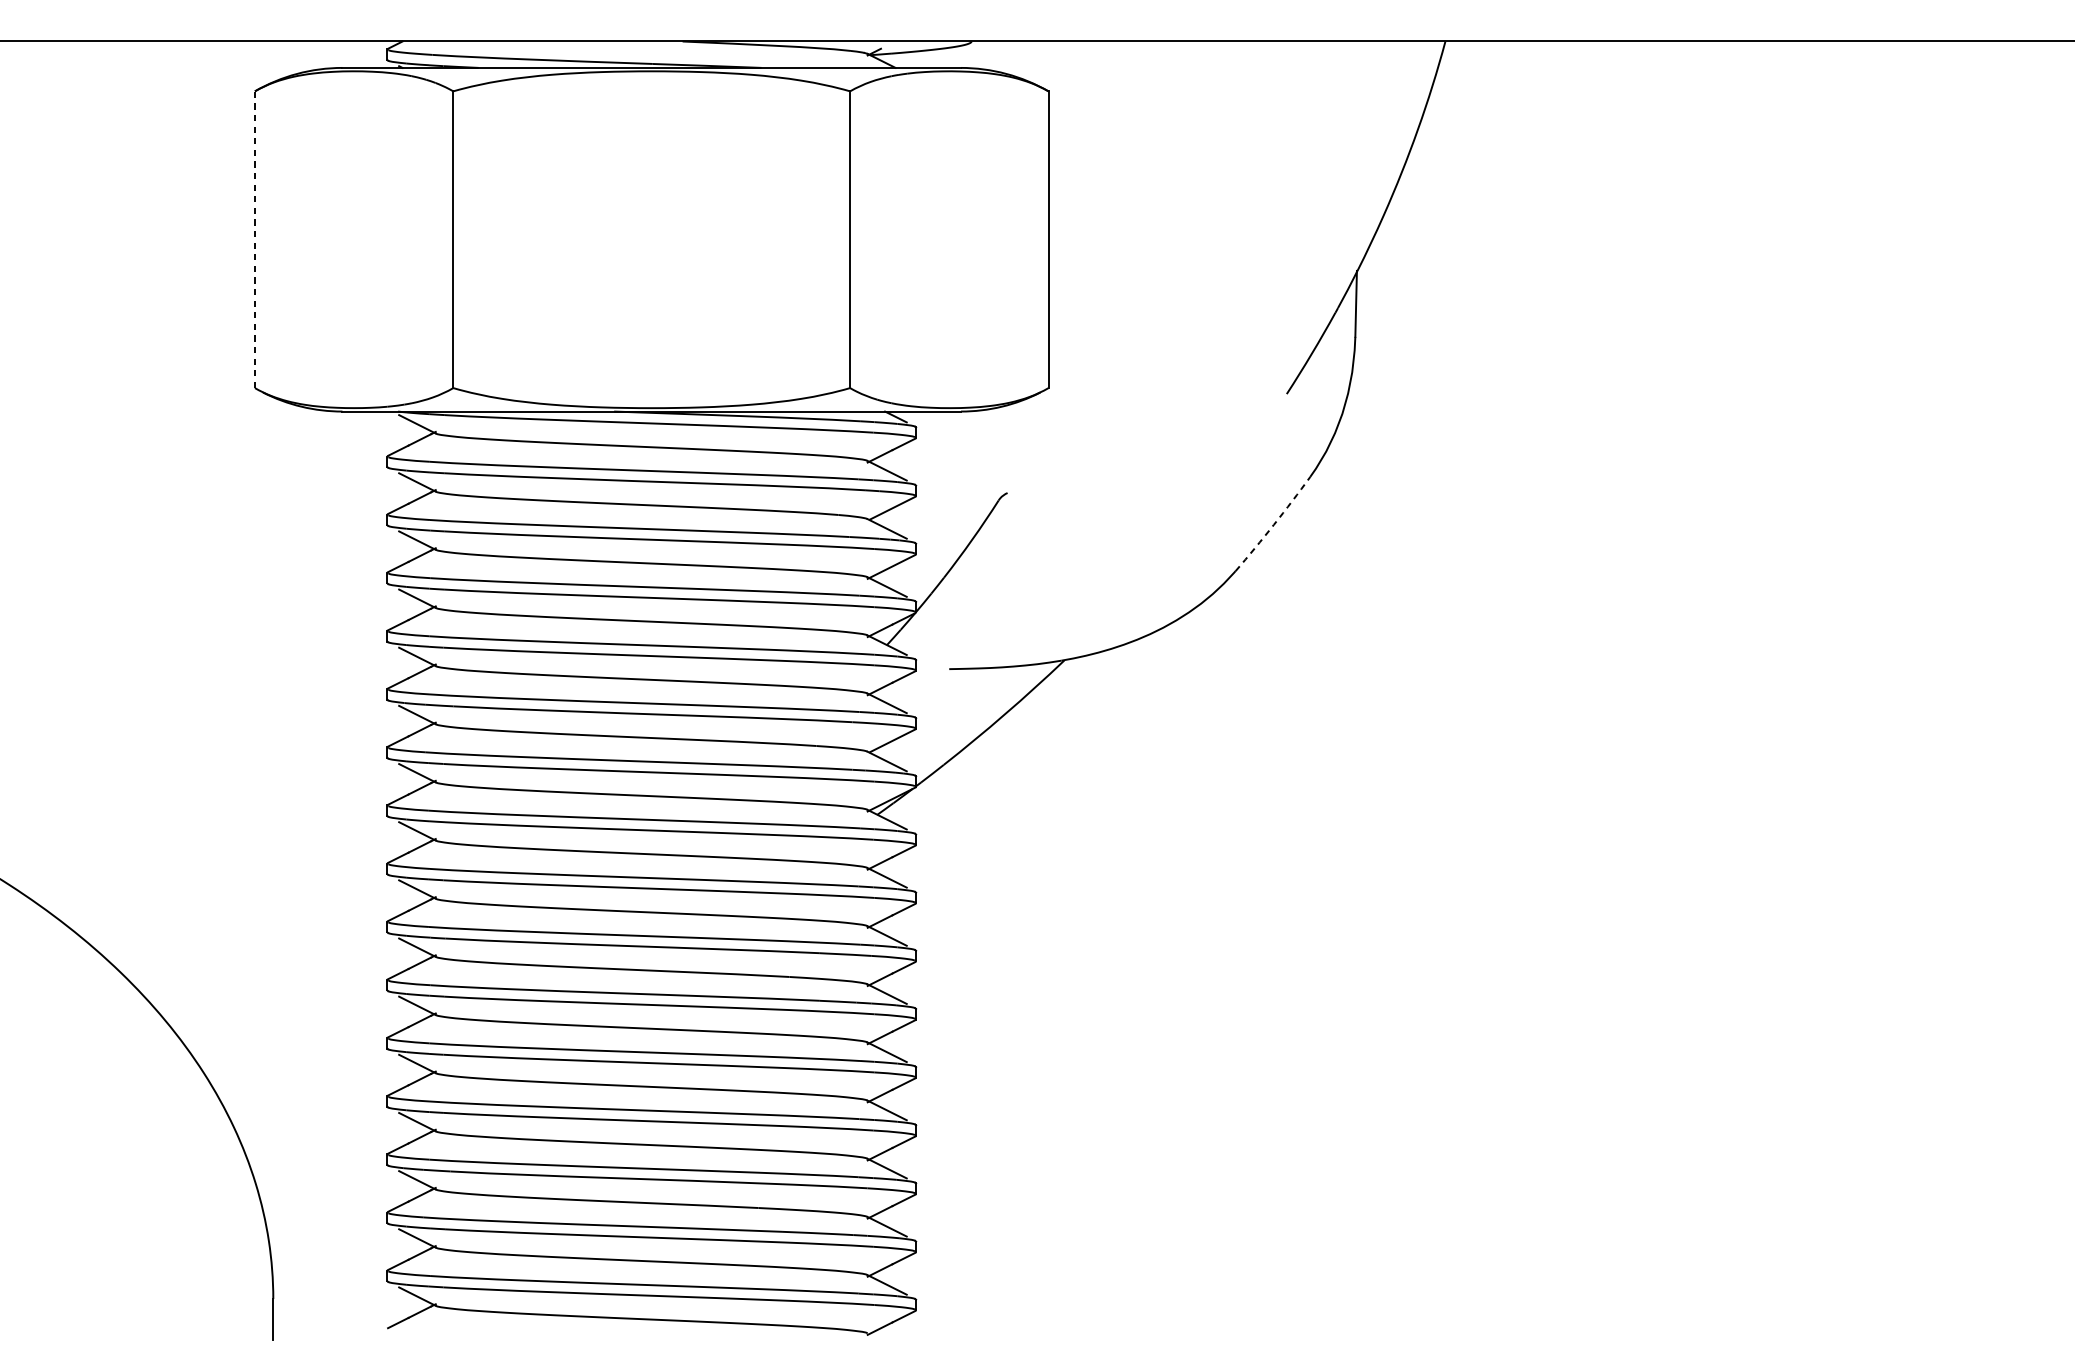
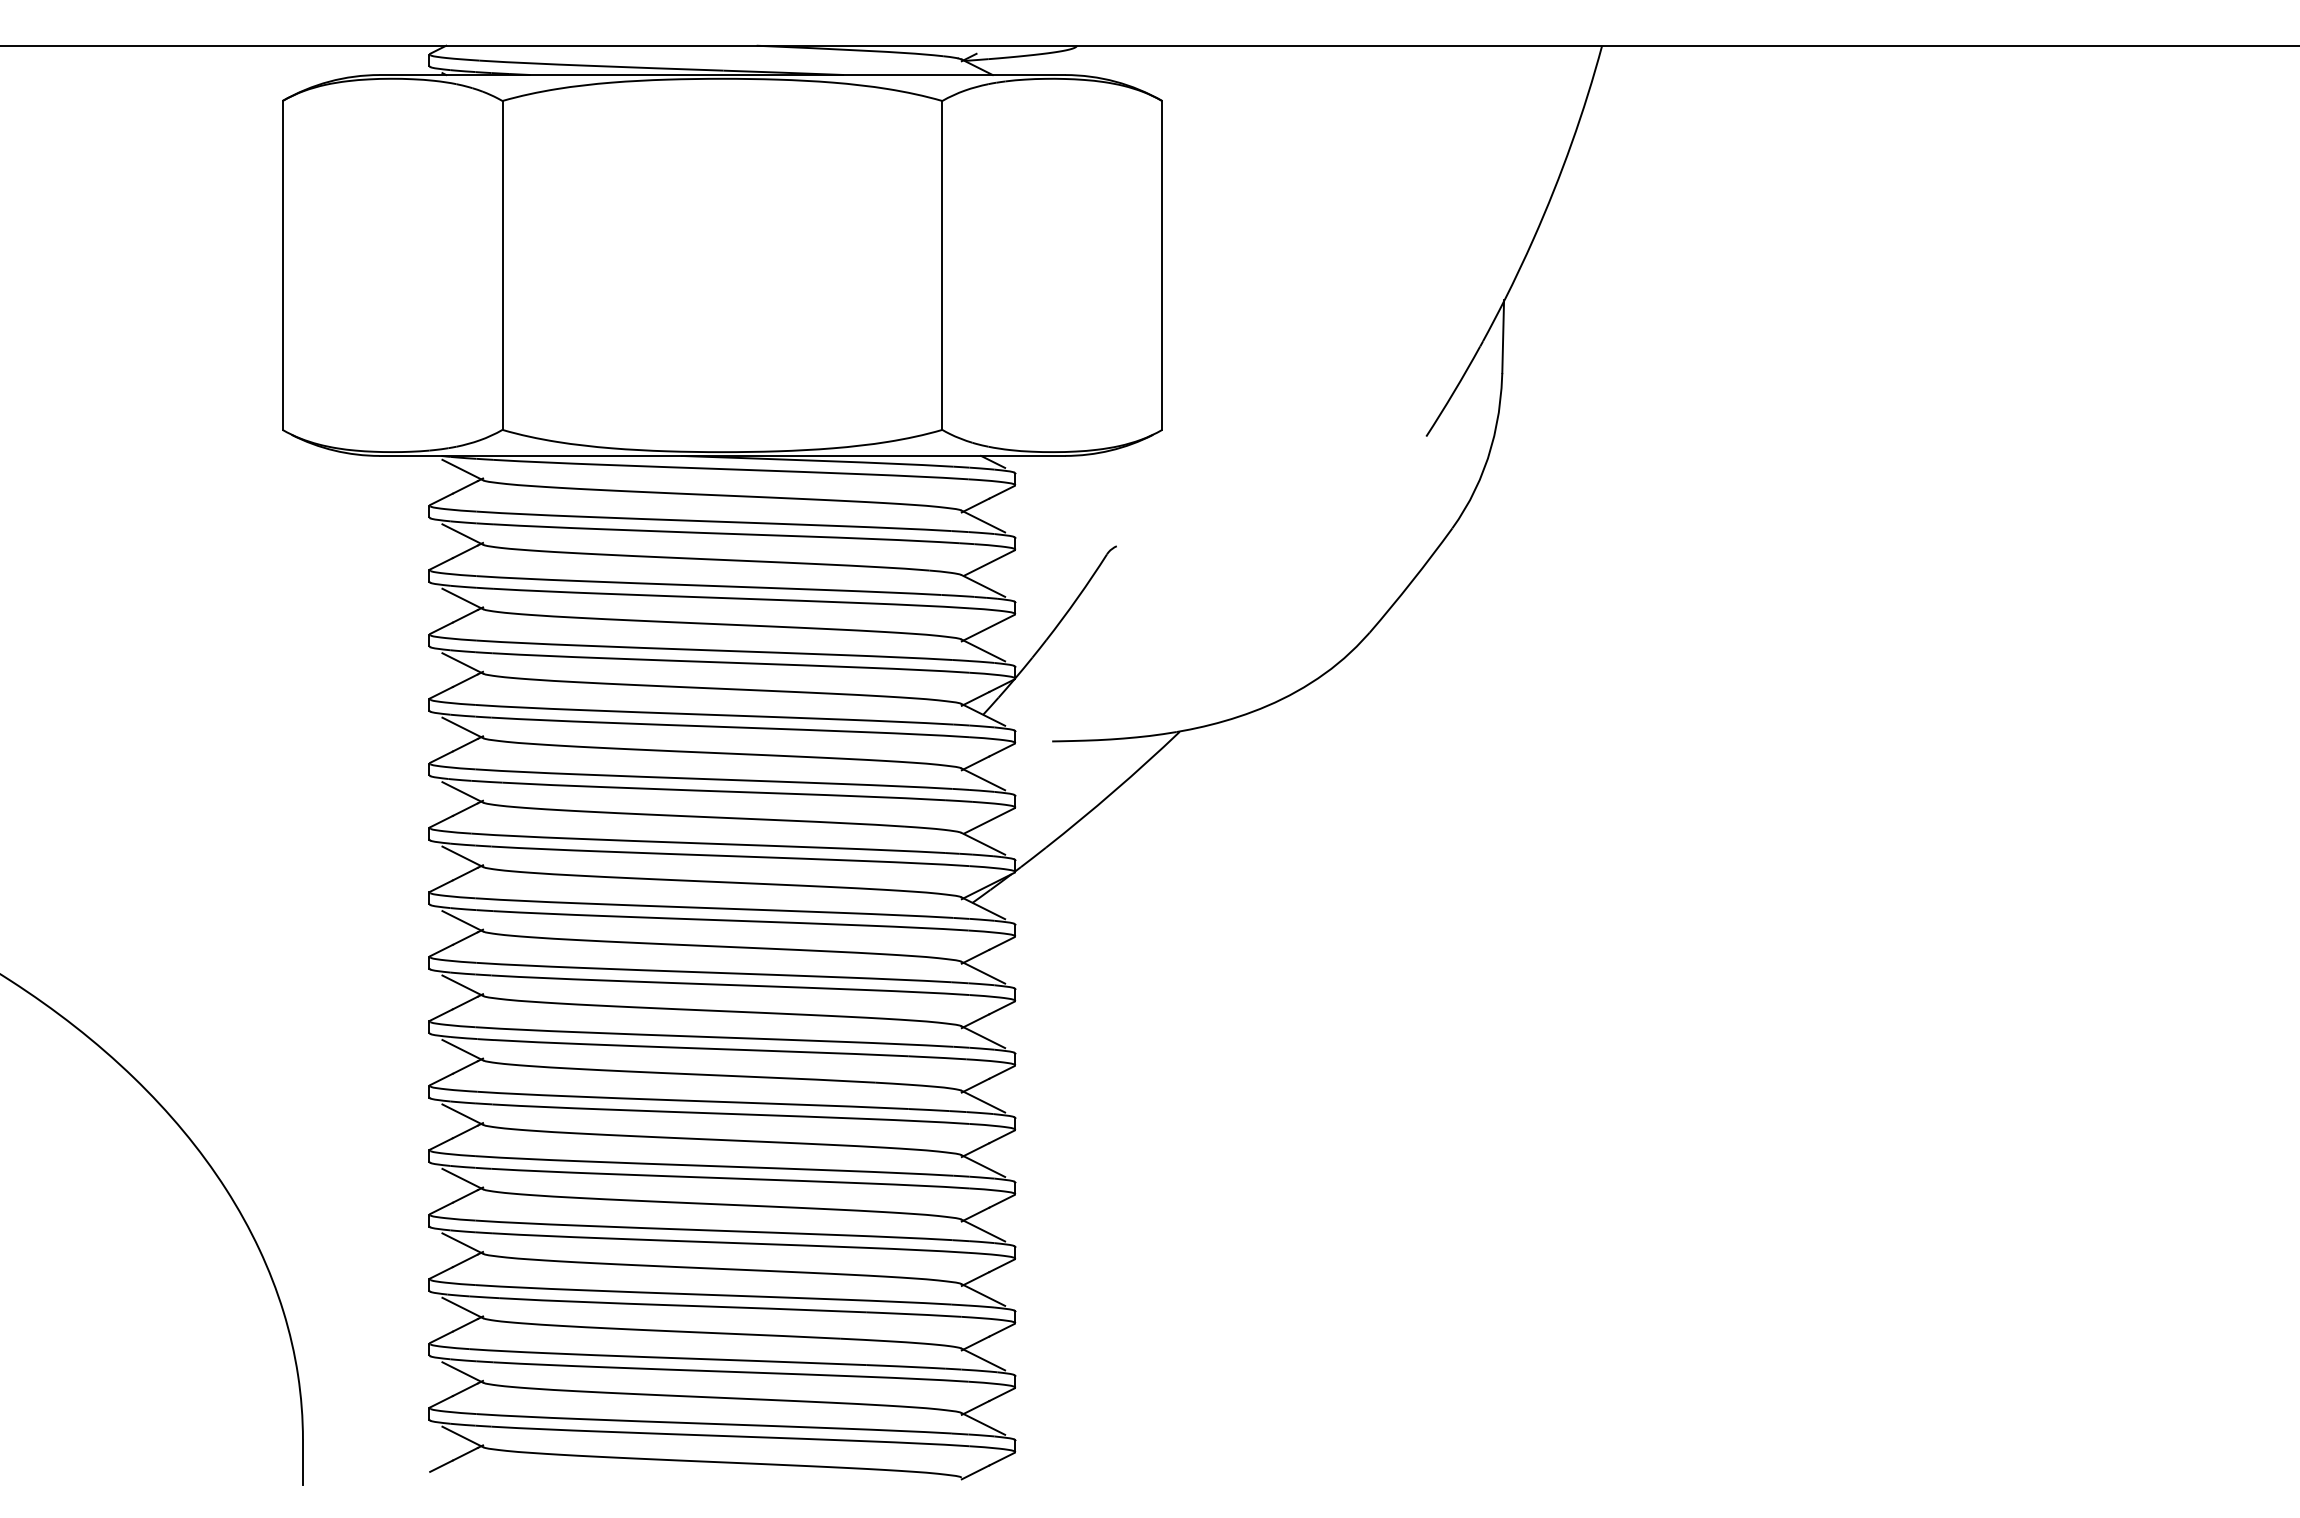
line: (254, 238) -> (282, 264), dashed -> solid
arc: (1274, 524) -> (1412, 581), dashed -> solid

